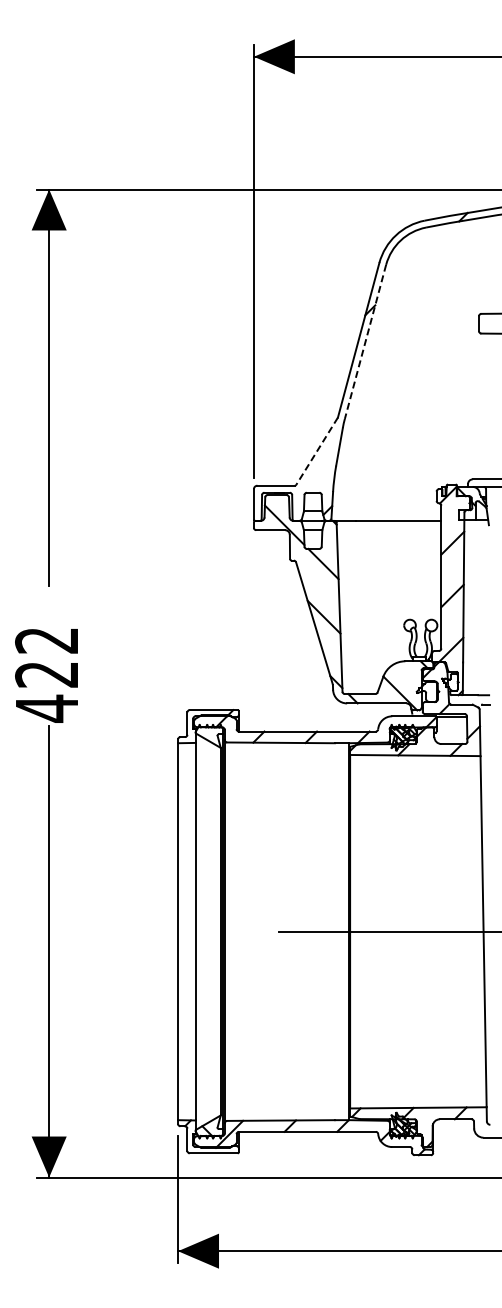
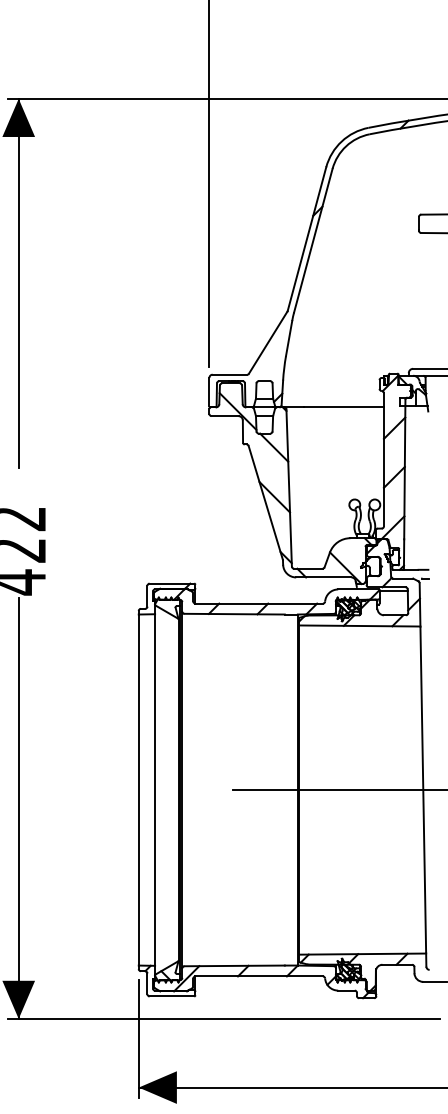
line: (365, 341) -> (313, 240), dashed -> solid
line: (317, 451) -> (268, 342), dashed -> solid

